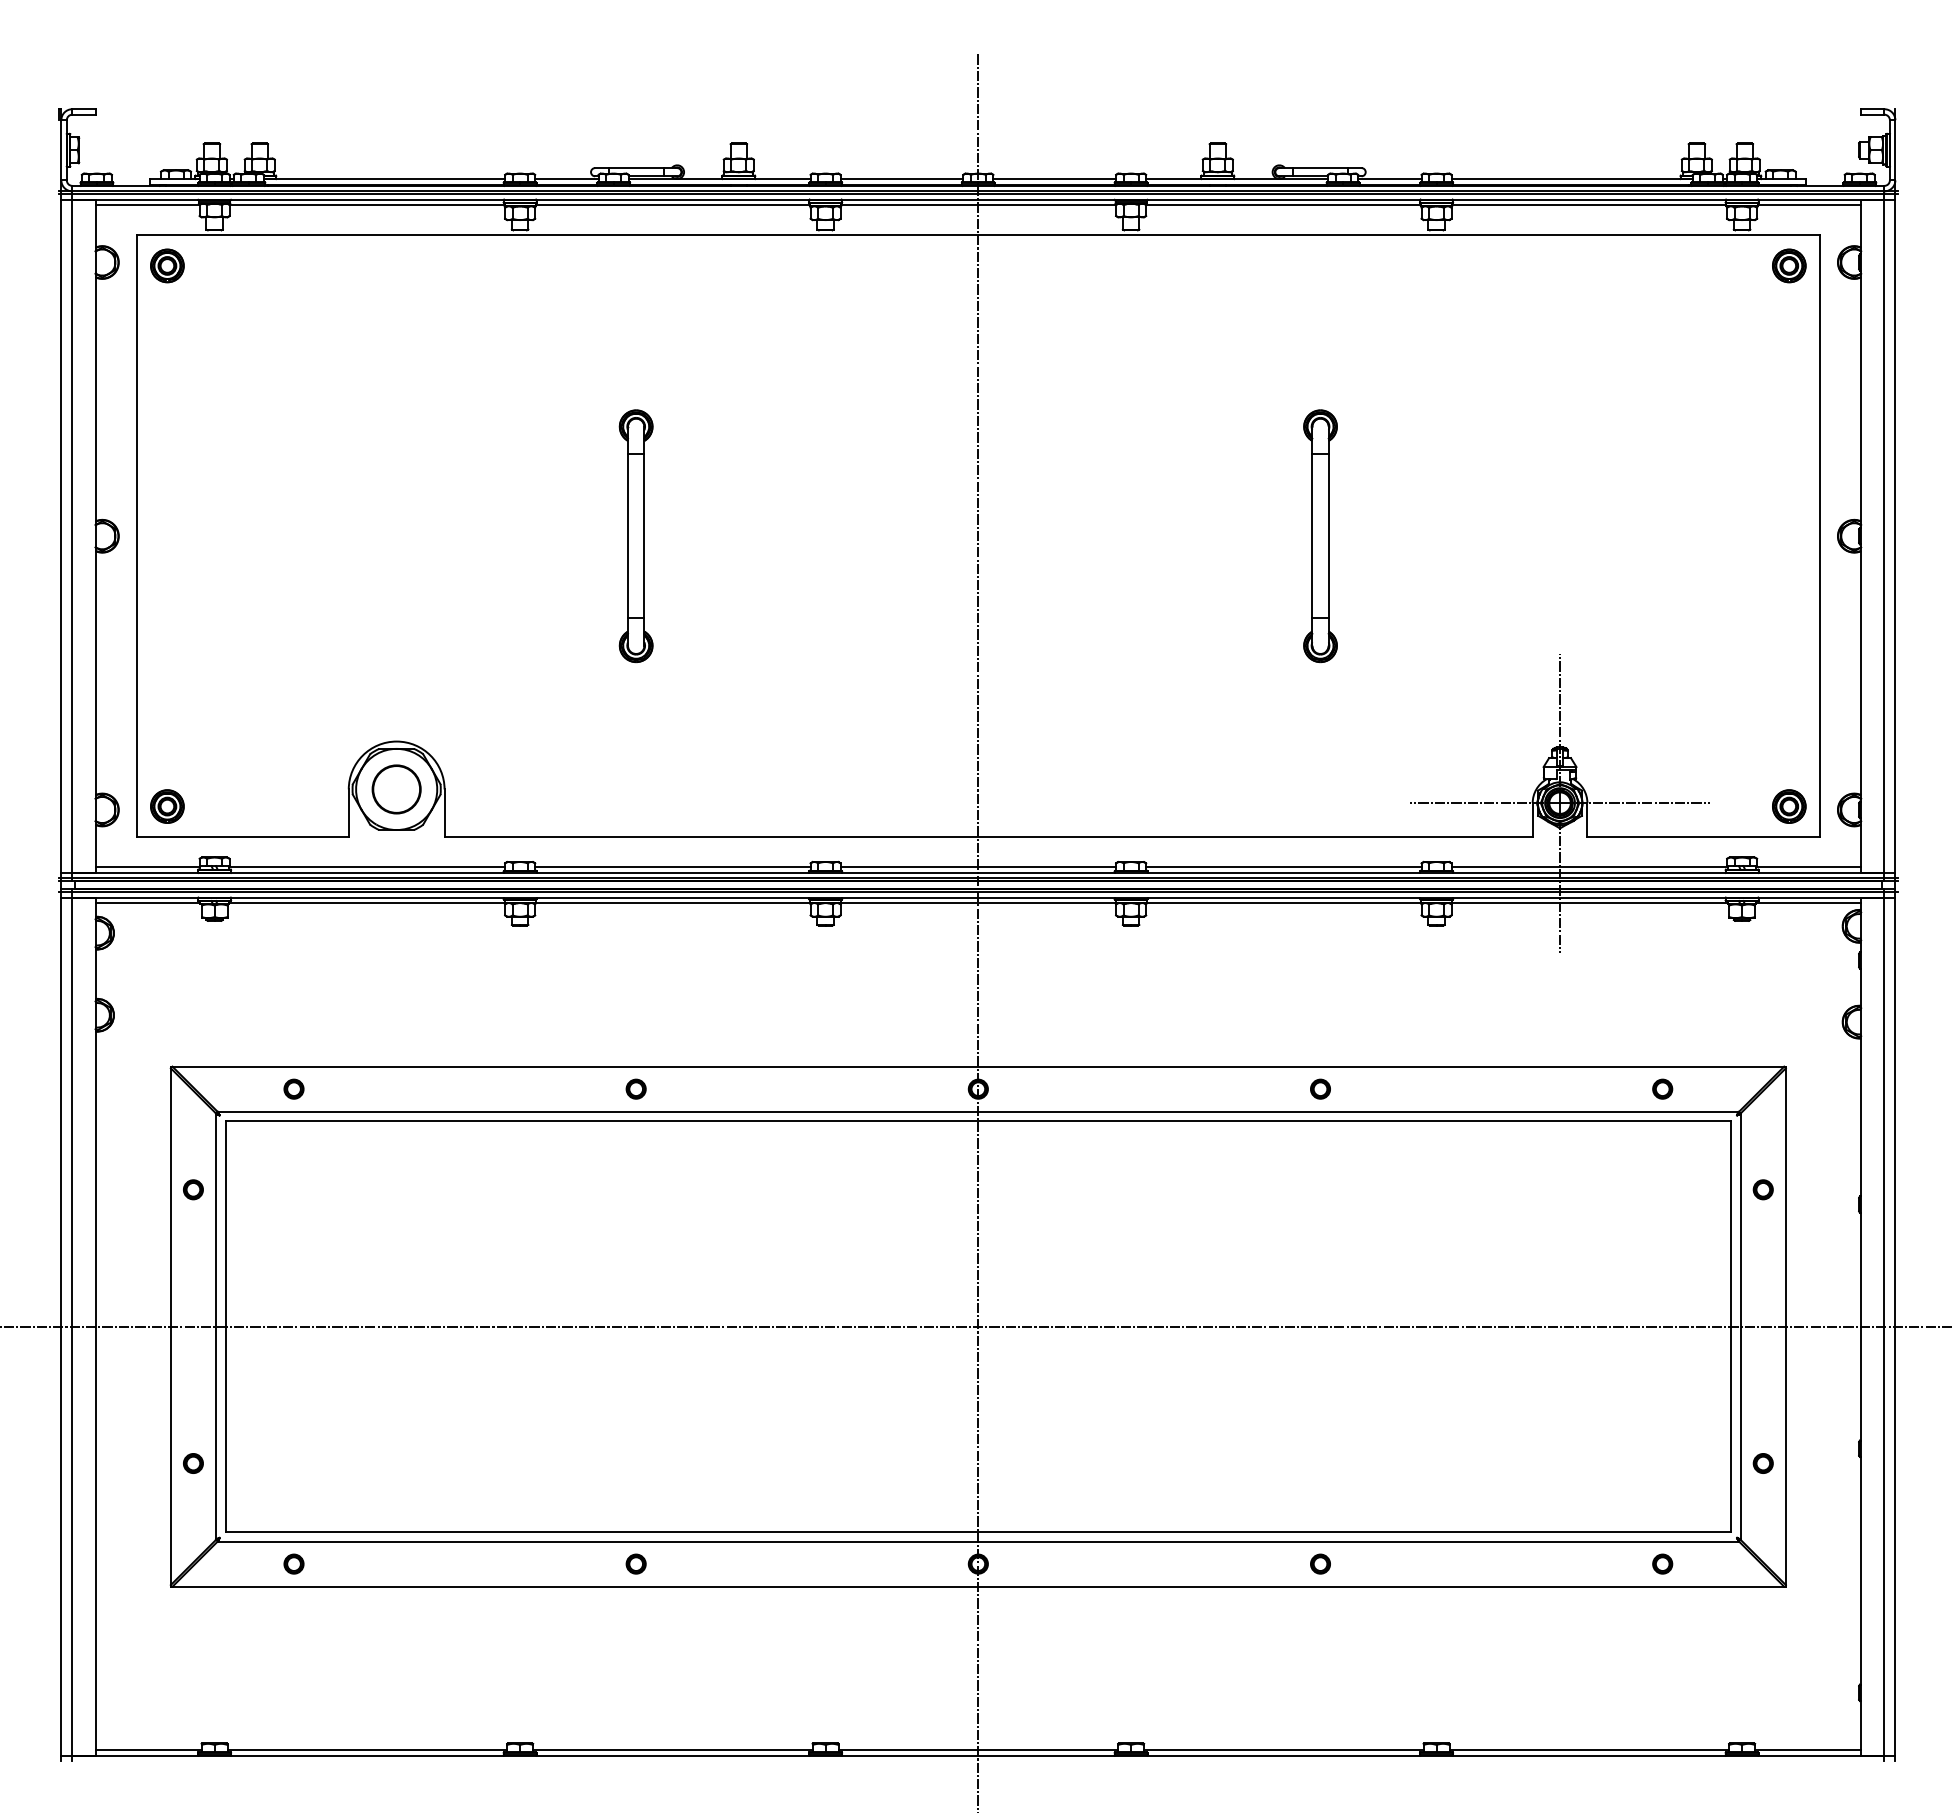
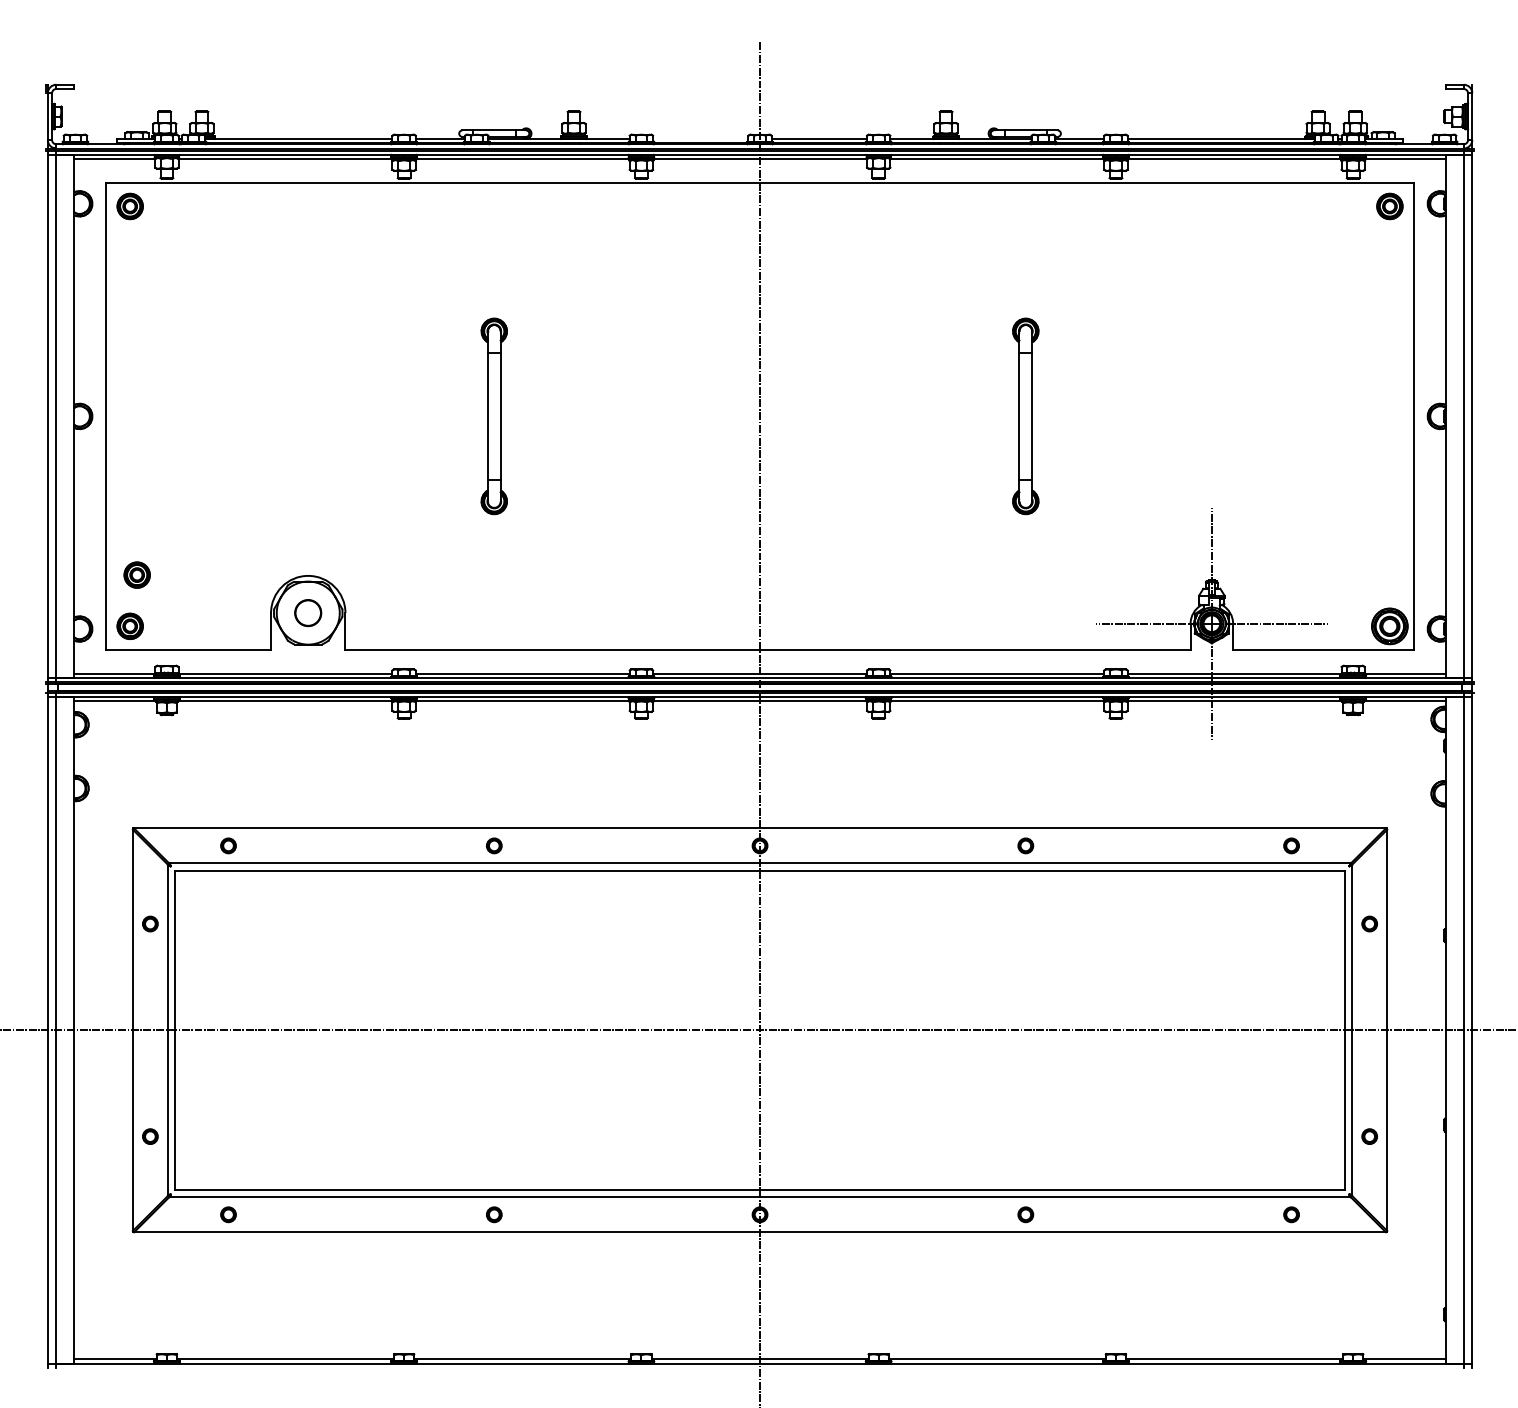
line: (901, 179) -> (700, 139), removed
part: (176, 740) -> (137, 575), added
circle: (396, 789) -> (308, 613), size x0.7
part: (1789, 806) -> (1390, 626), size x1.4

